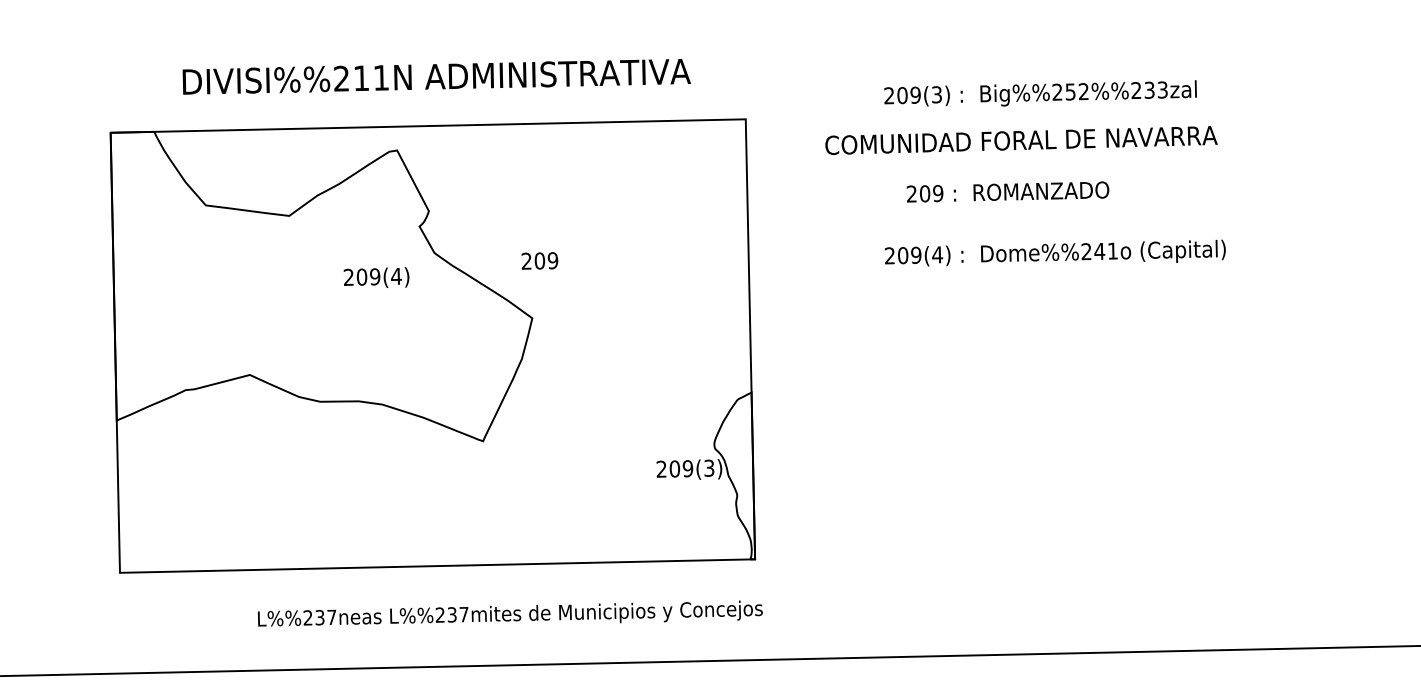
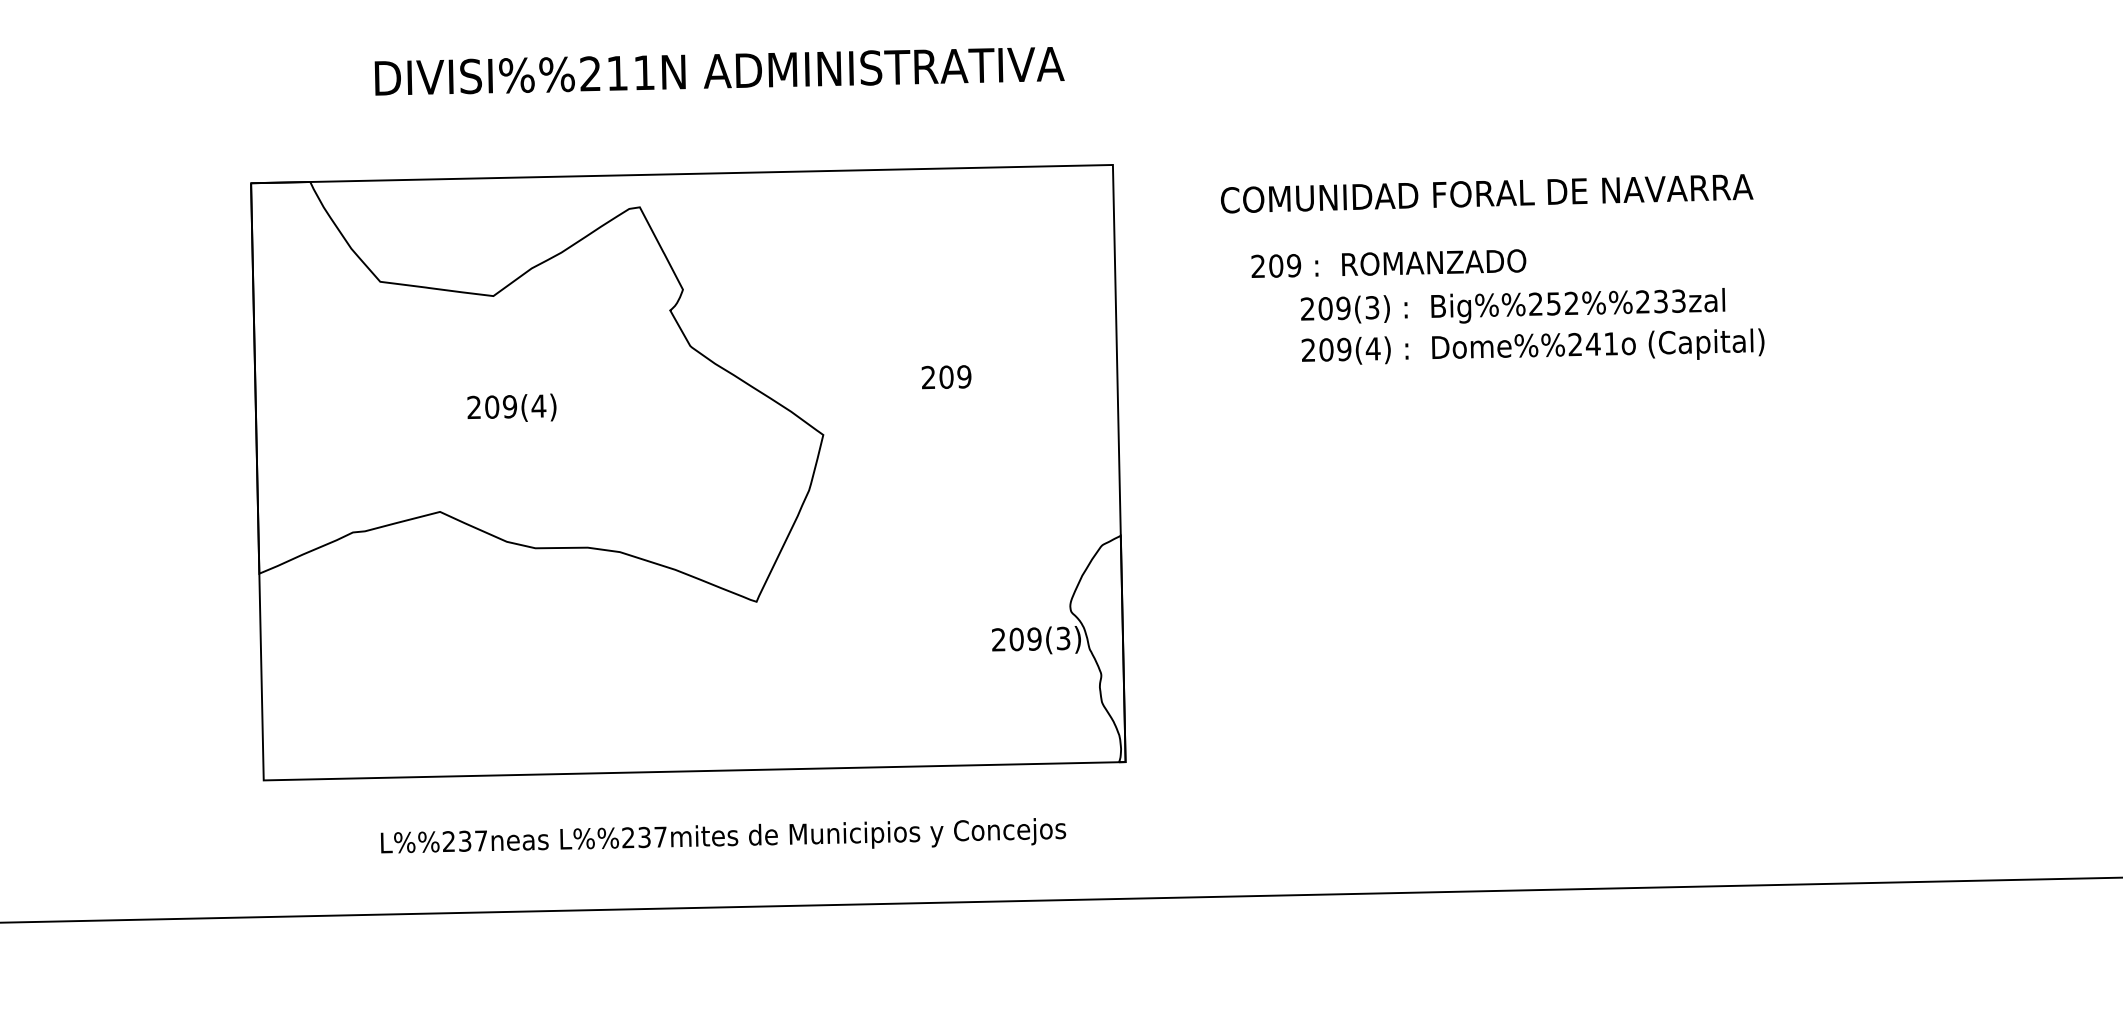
text: (436, 76) -> (719, 71), moved
text: (1040, 93) -> (1512, 305), moved
text: (1007, 191) -> (1388, 263), moved
text: (539, 261) -> (946, 377), moved
text: (376, 277) -> (511, 407), moved
text: (510, 613) -> (723, 835), moved

